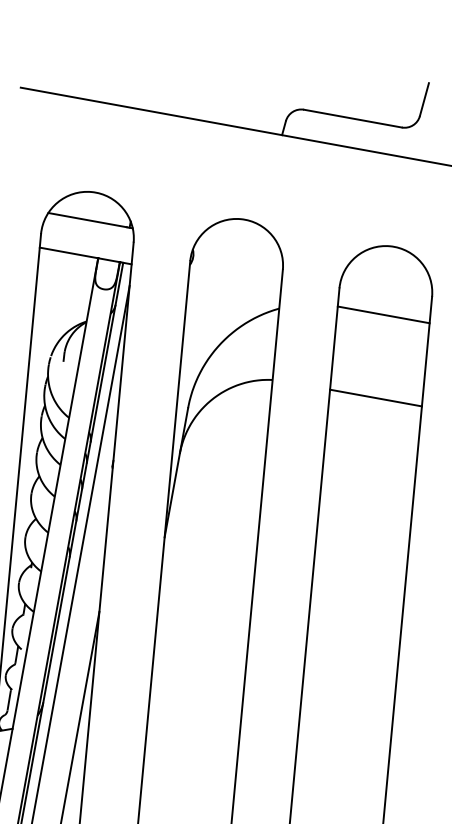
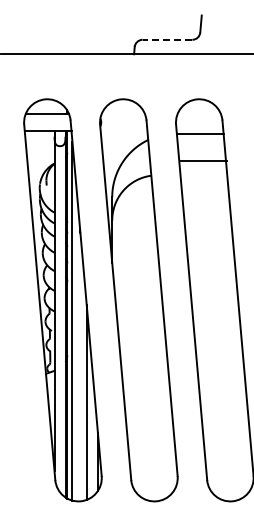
line: (353, 118) -> (167, 39), solid -> dashed
line: (375, 398) -> (203, 161), moved

